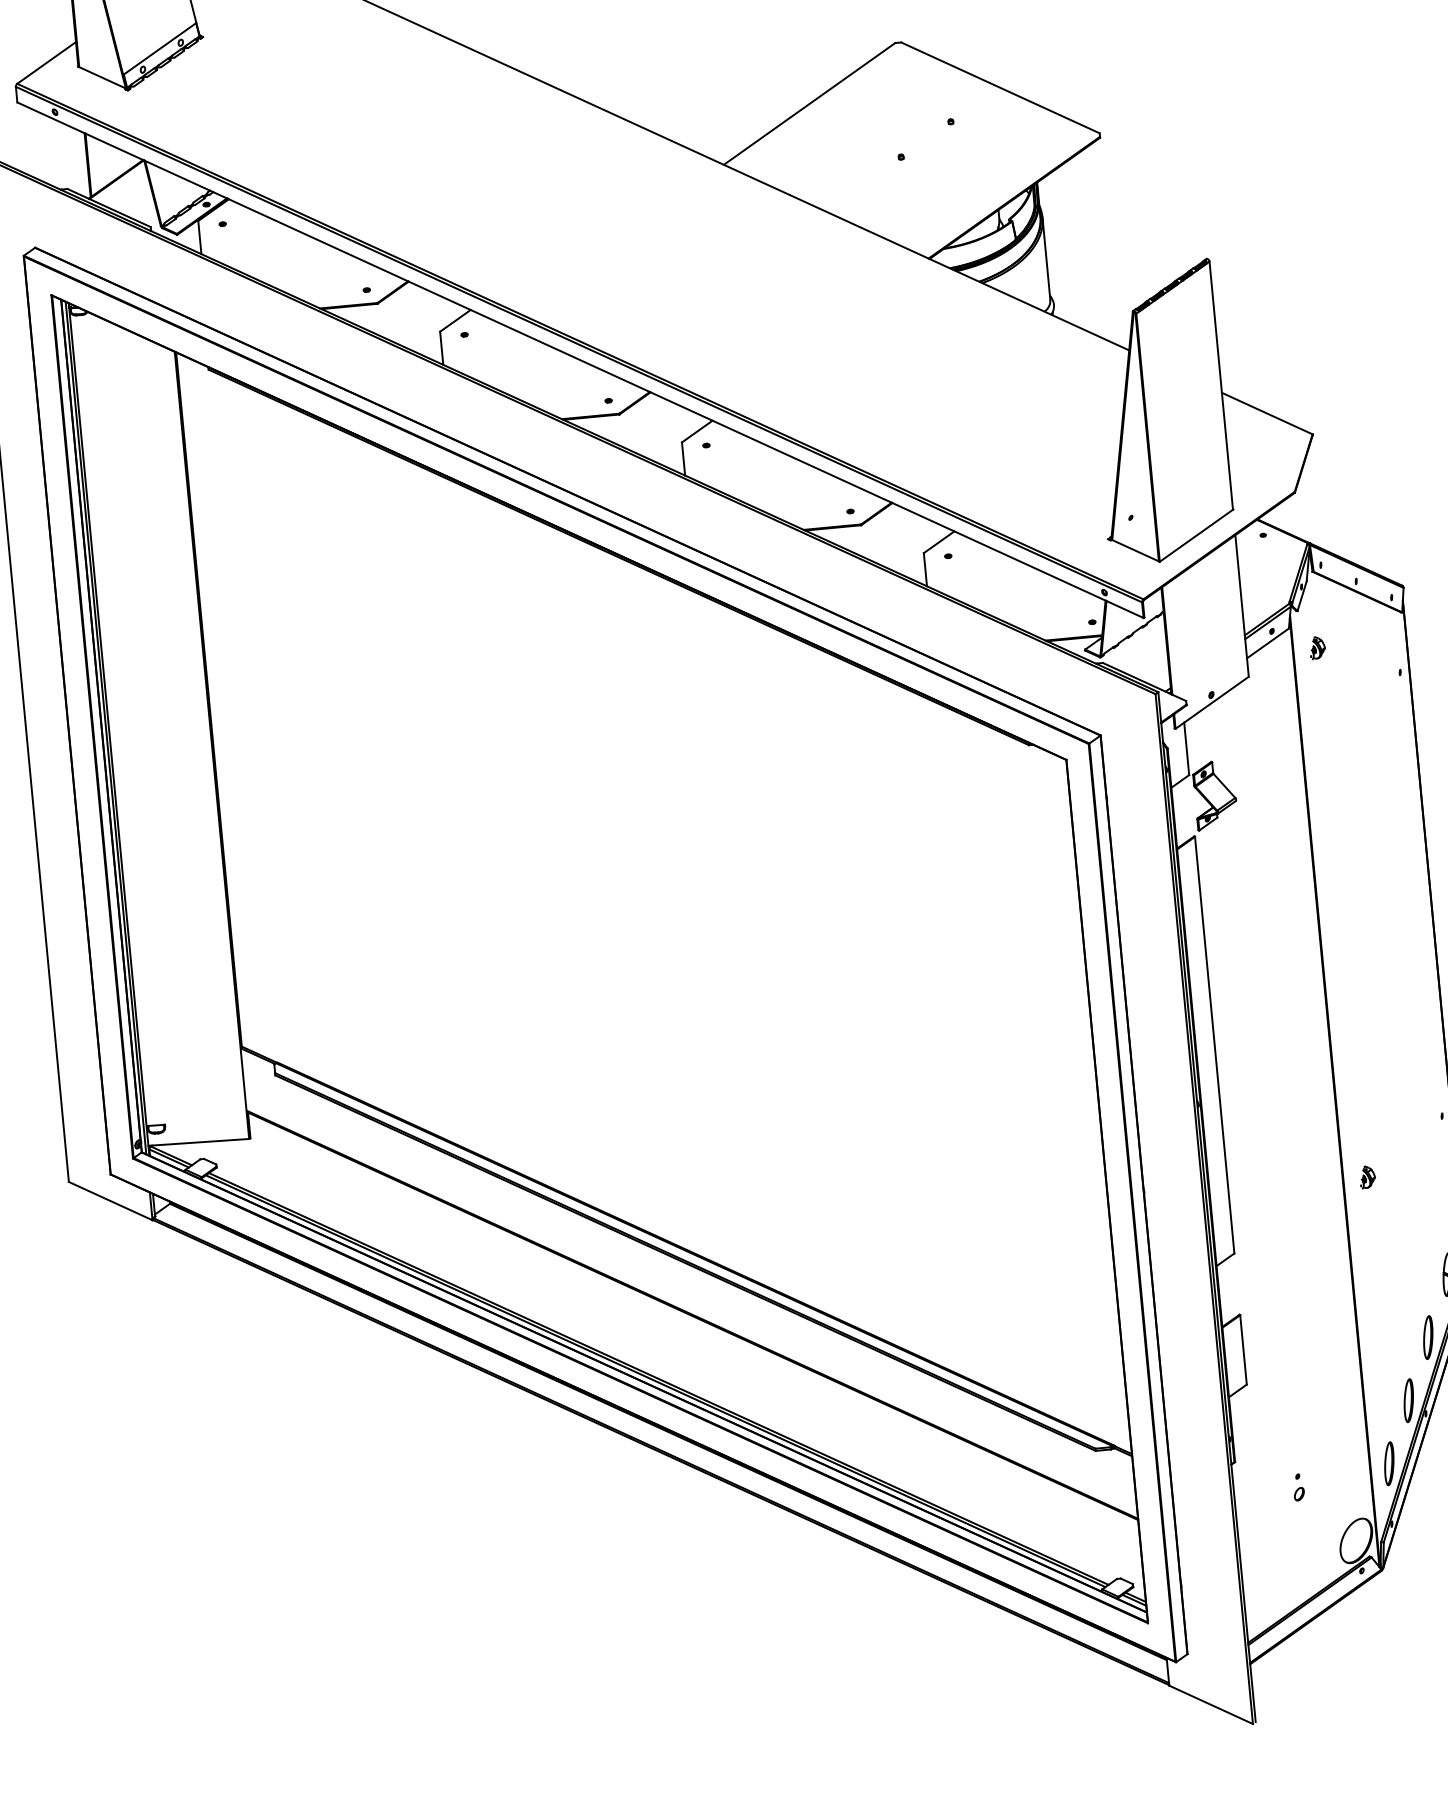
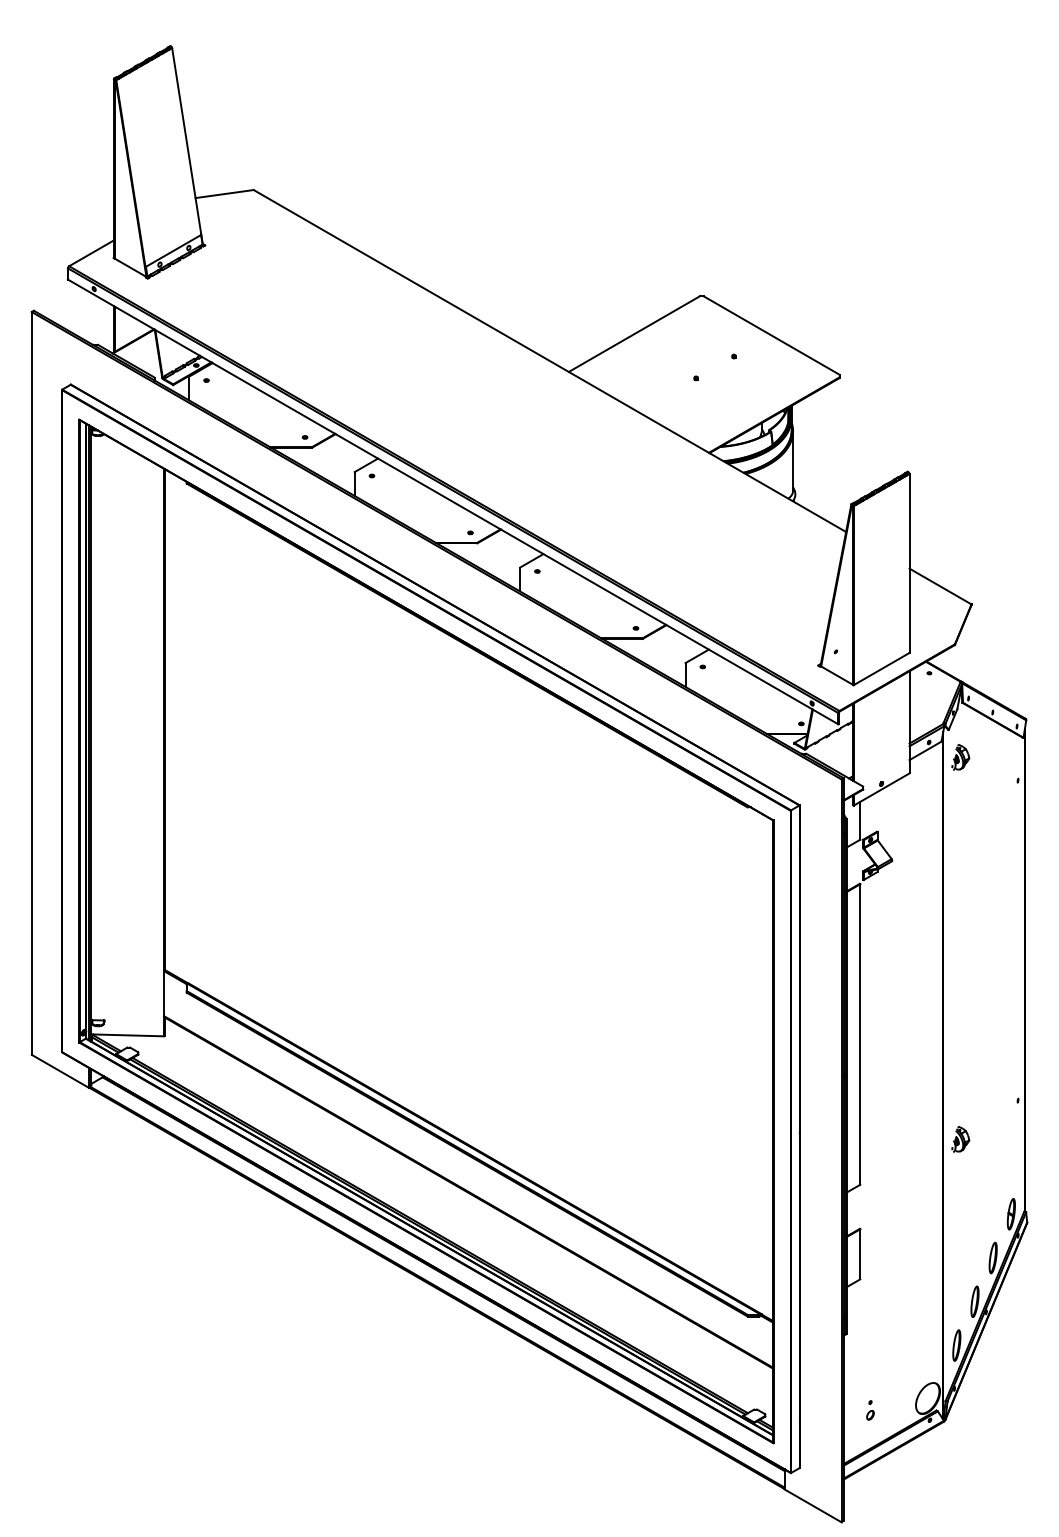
part: (1317, 648) -> (960, 757), size x1.6
part: (1367, 1176) -> (960, 1138), size x1.6
part: (1298, 1487) -> (870, 1410), moved

